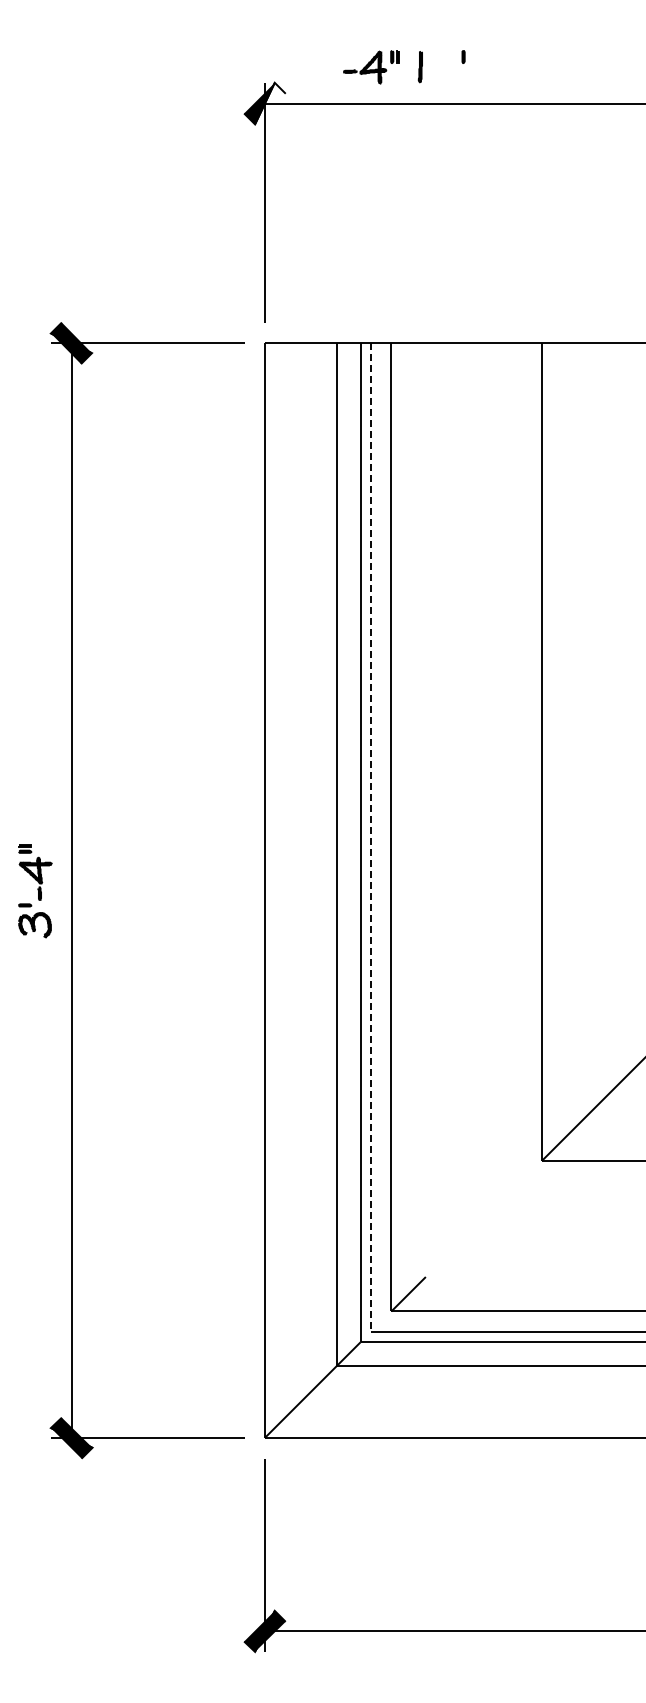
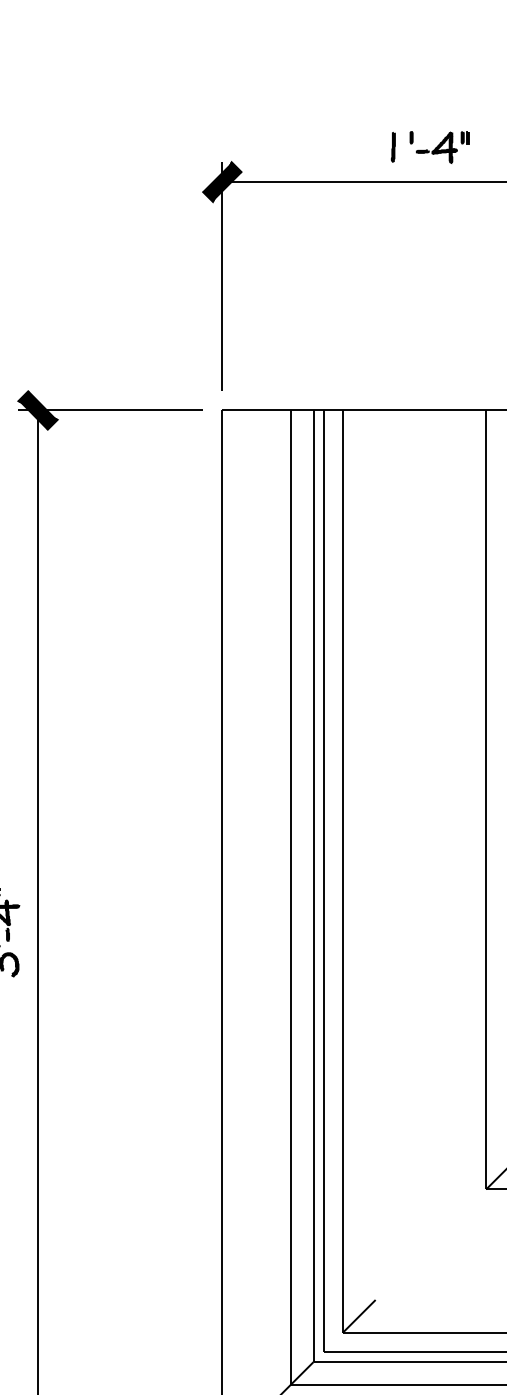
part: (371, 67) -> (442, 147), moved
part: (419, 67) -> (392, 147), moved
fill: (270, 103) -> (227, 182), added
line: (371, 838) -> (323, 882), dashed -> solid

